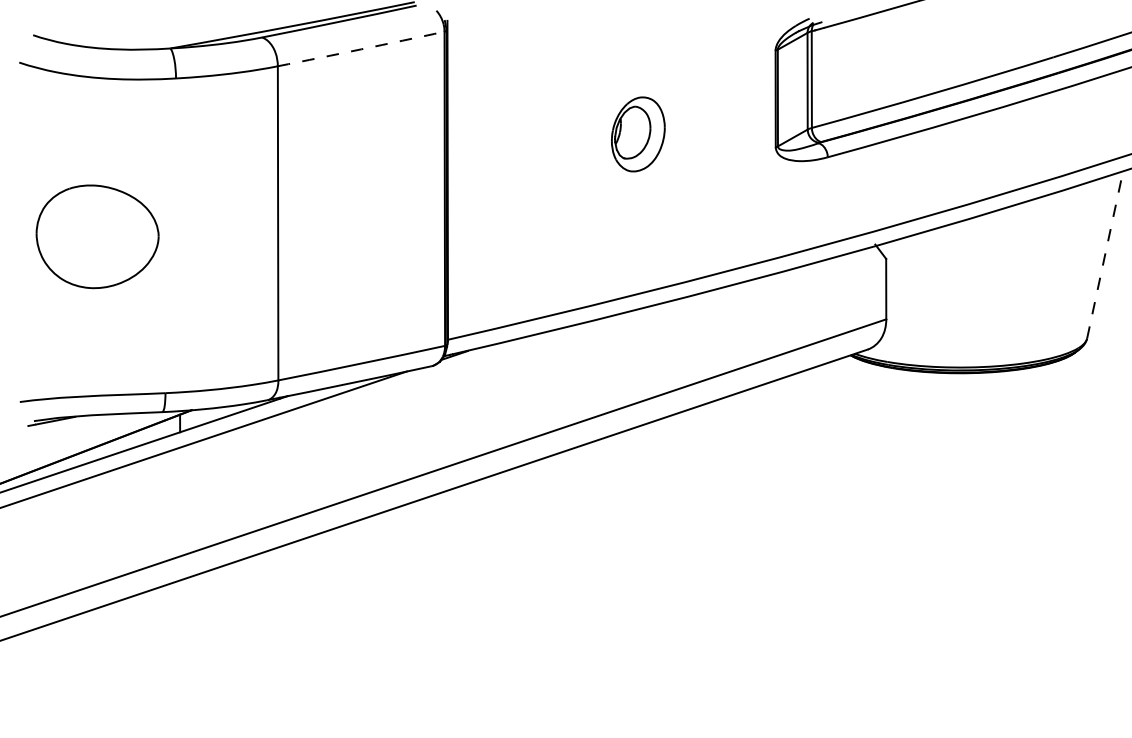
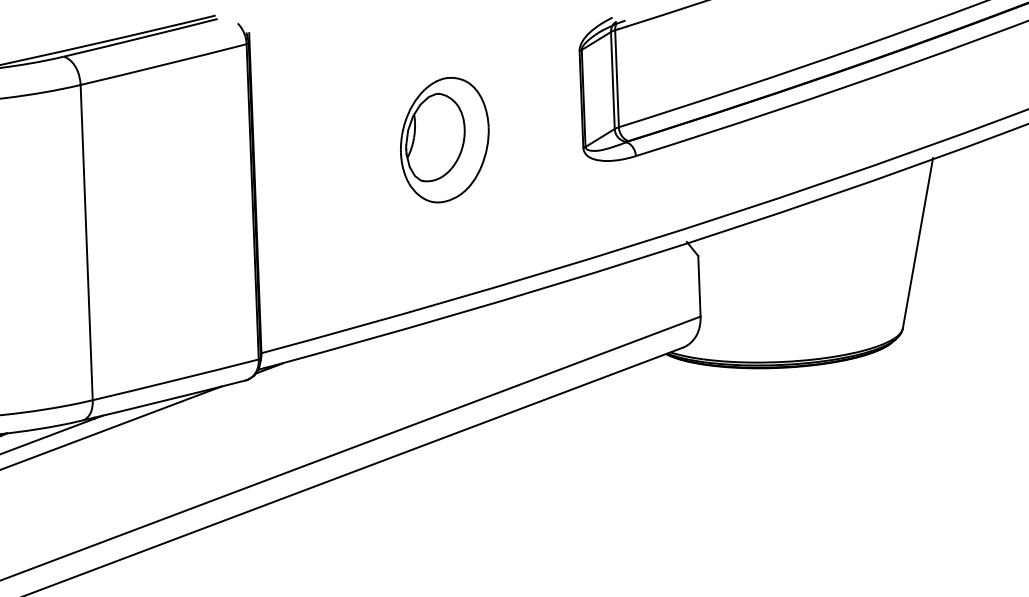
arc: (361, 49) -> (163, 65), dashed -> solid
part: (638, 134) -> (445, 140), size x1.67
line: (1105, 253) -> (918, 242), dashed -> solid

